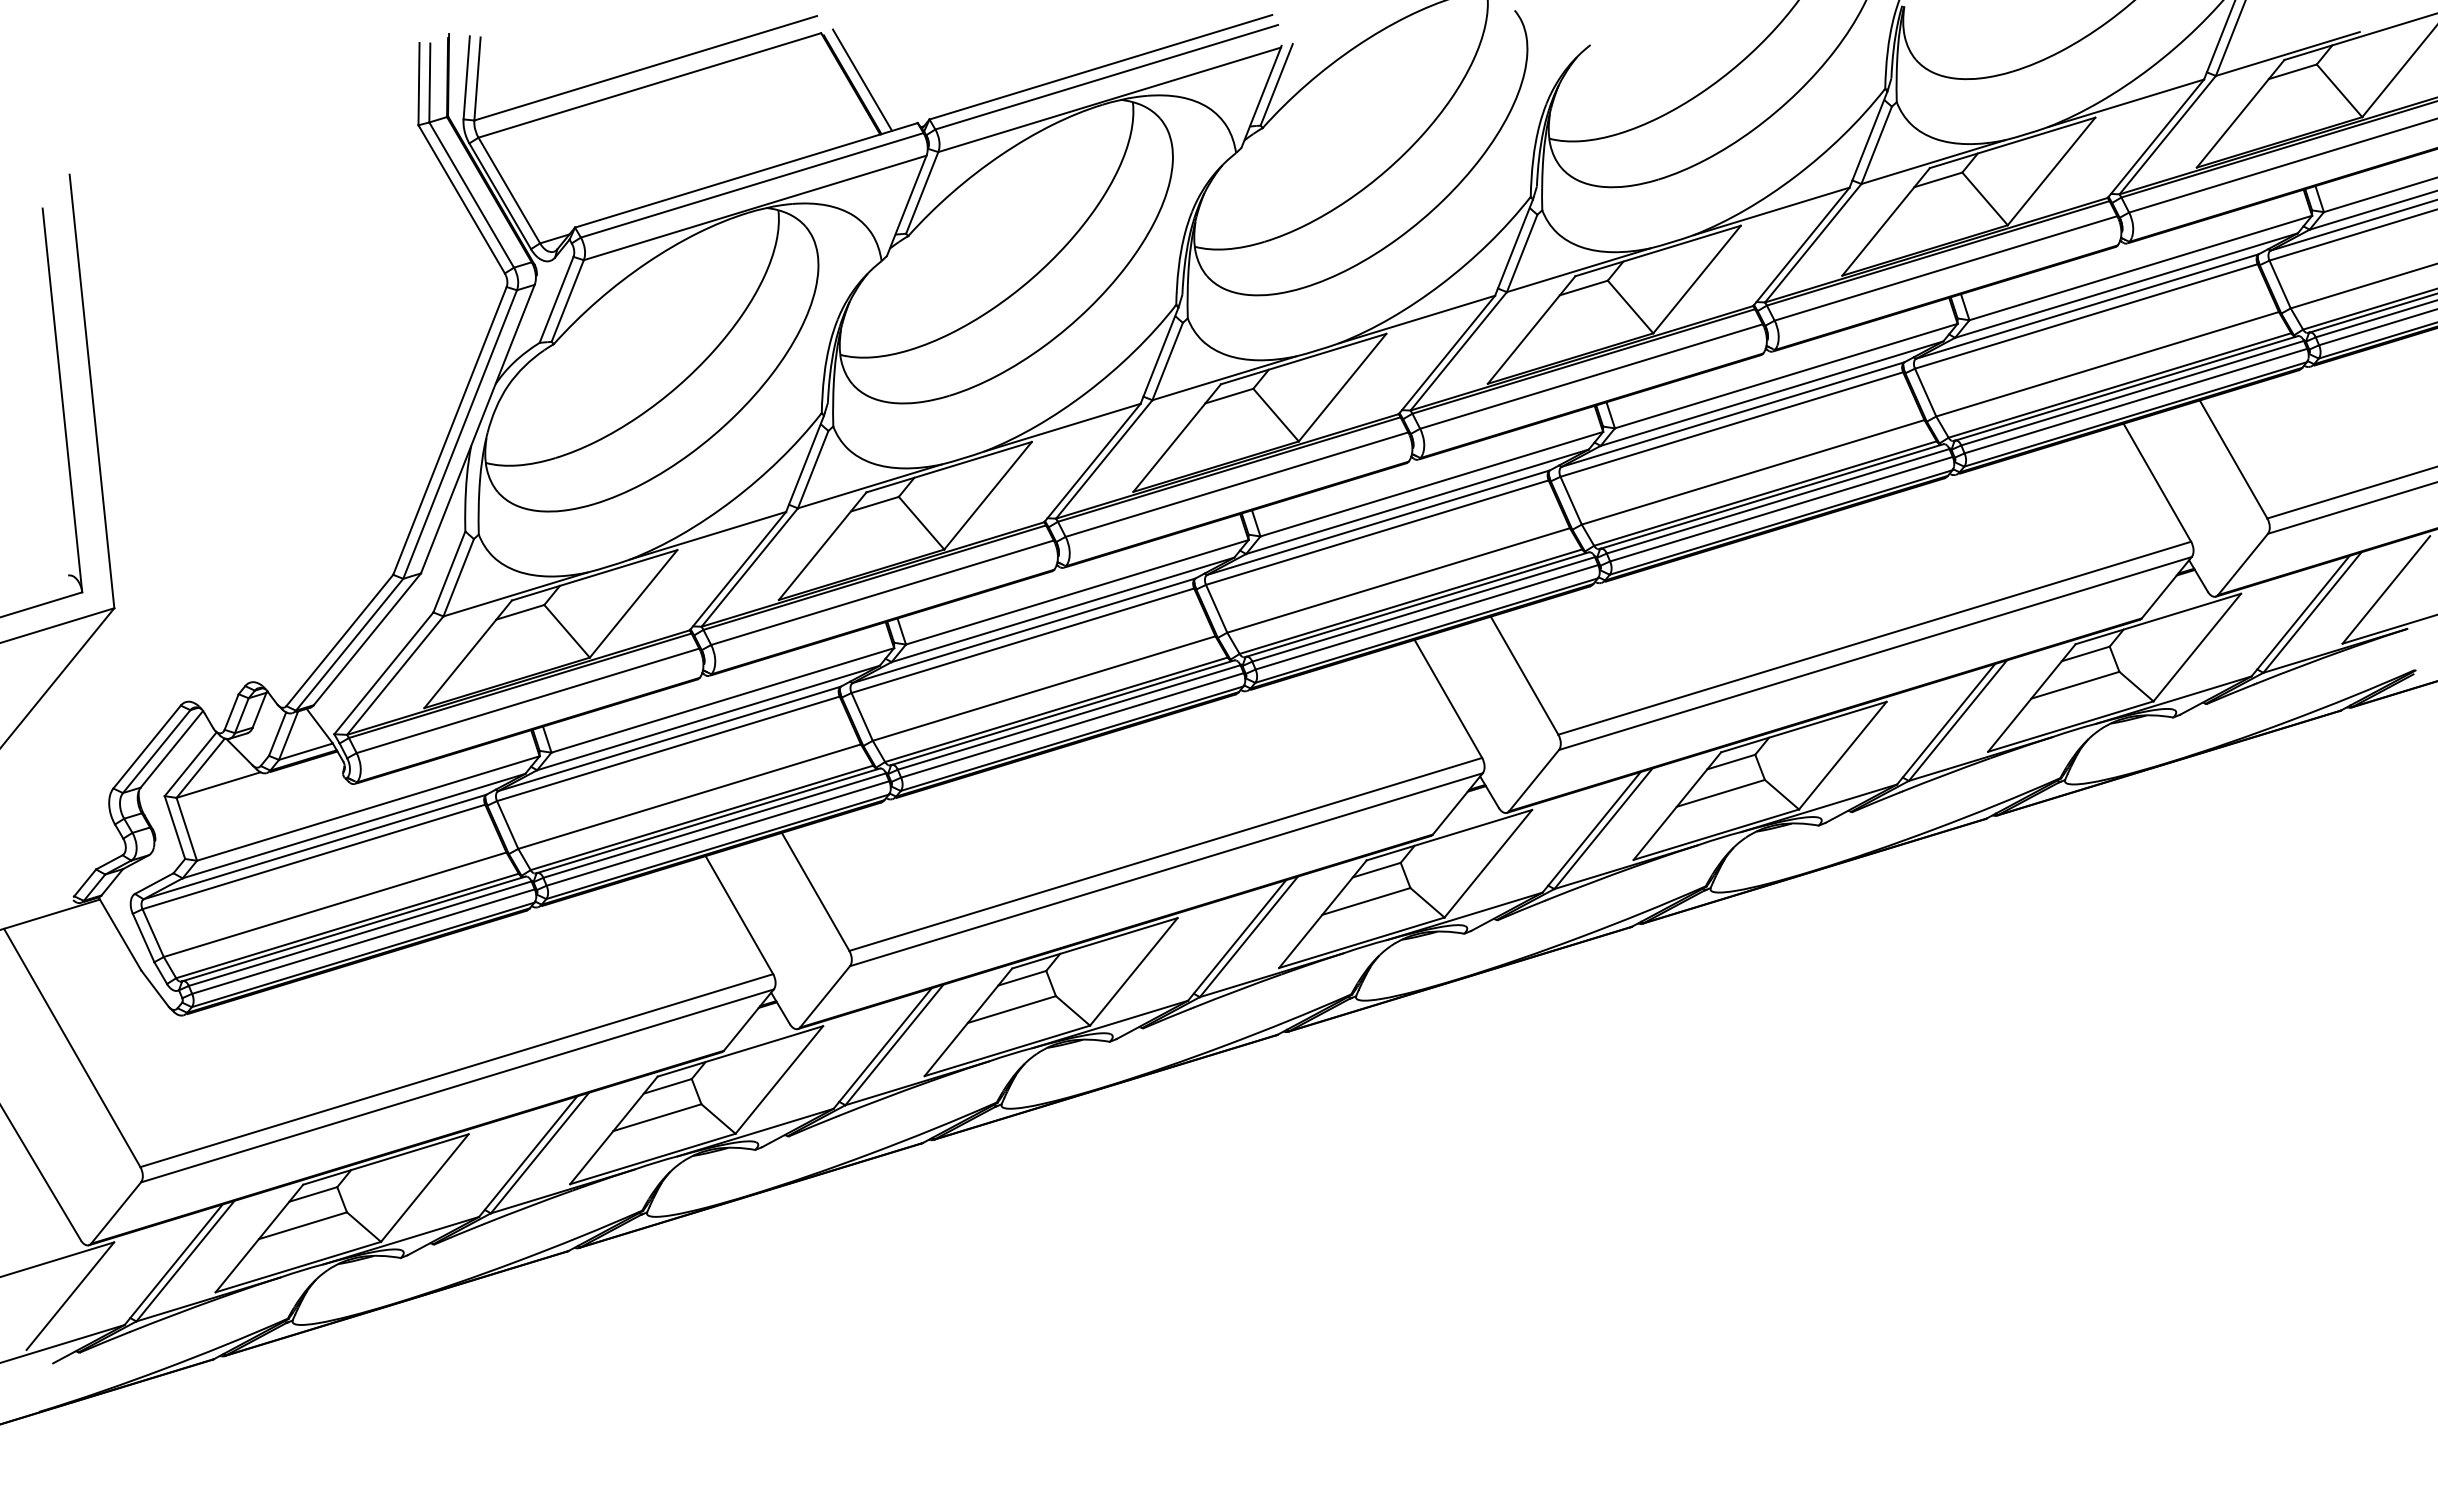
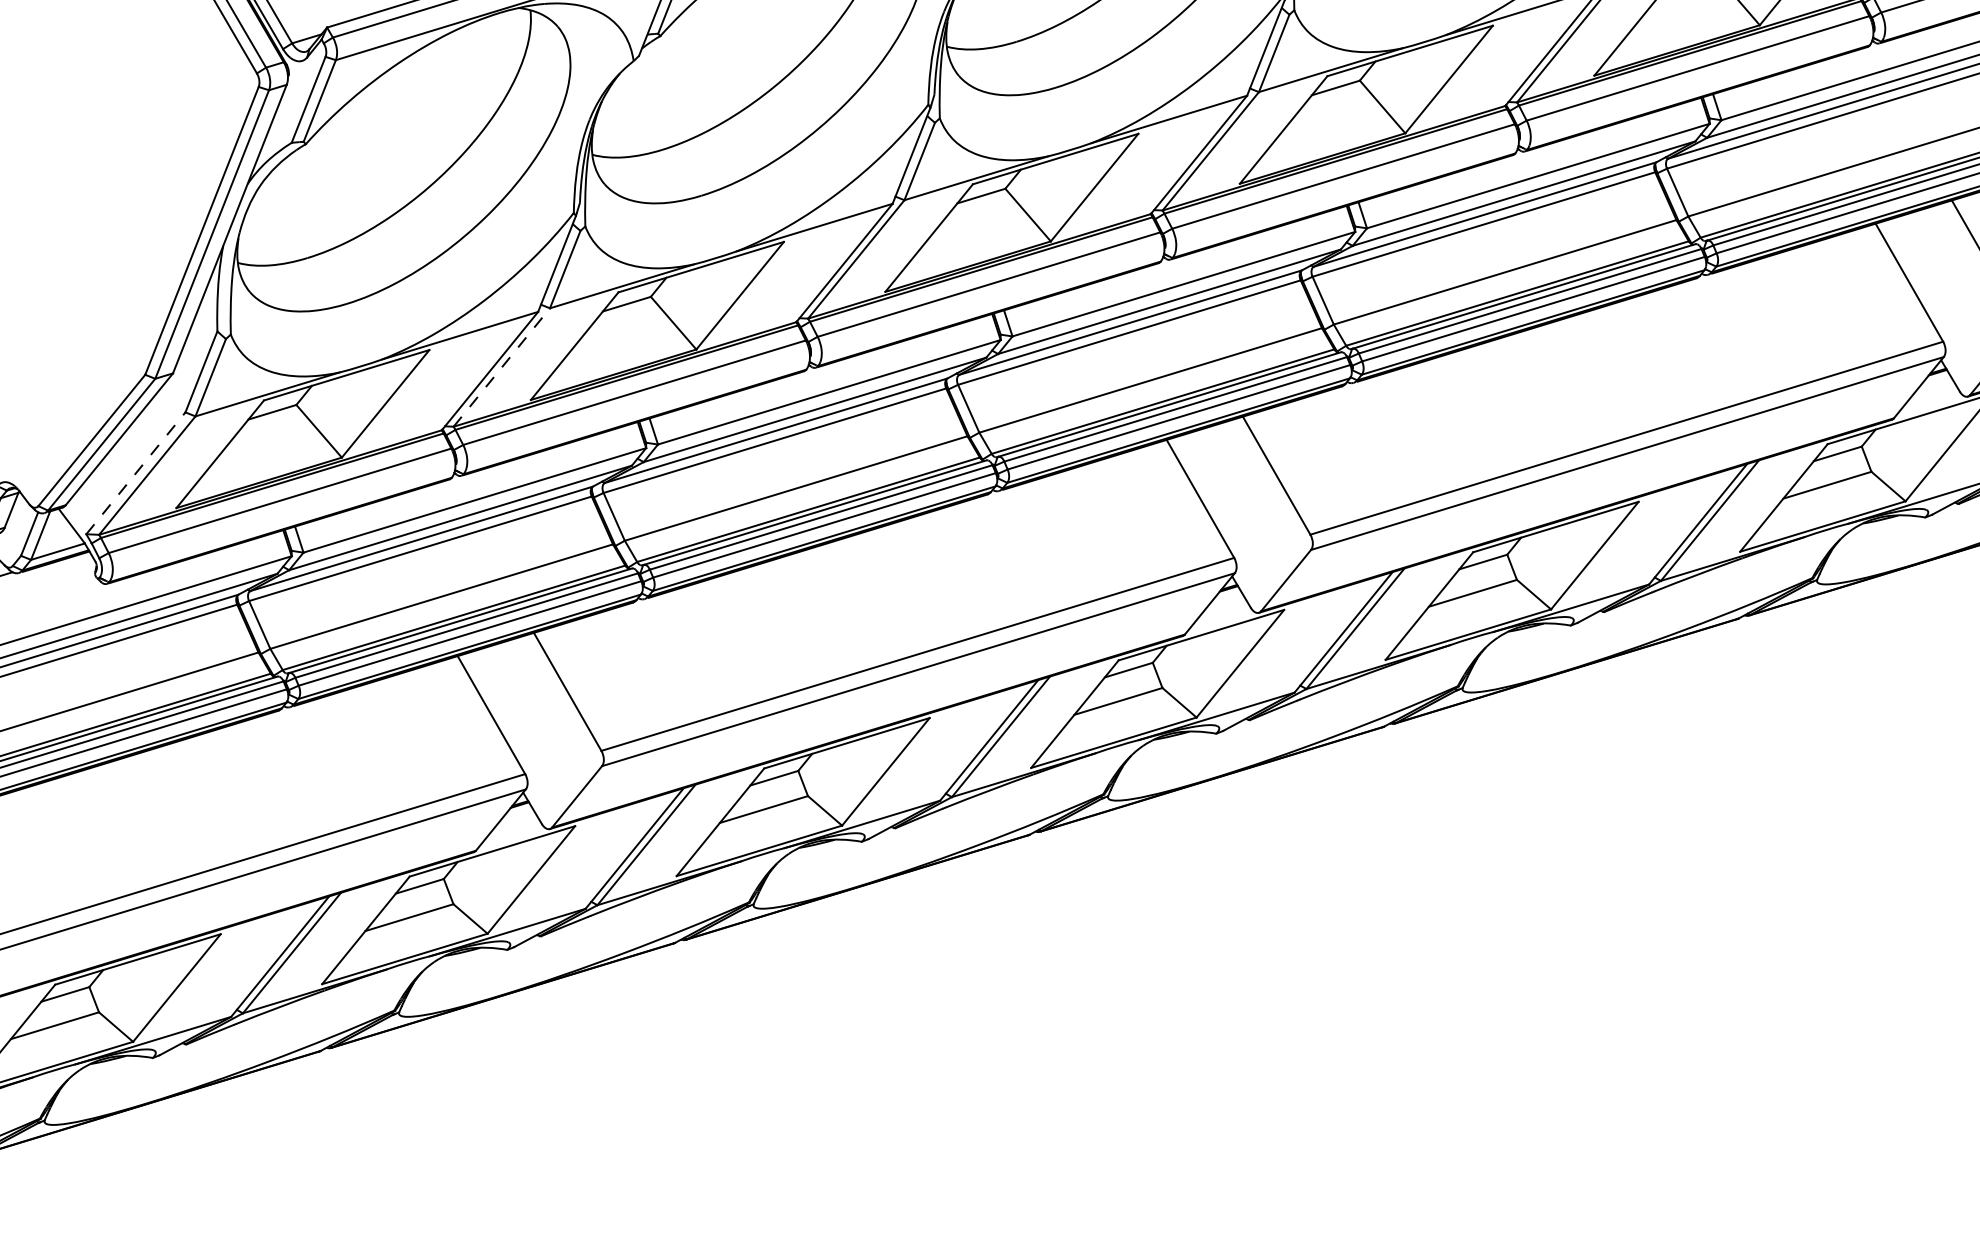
line: (750, 567) -> (502, 367), solid -> dashed
line: (383, 673) -> (135, 473), solid -> dashed

